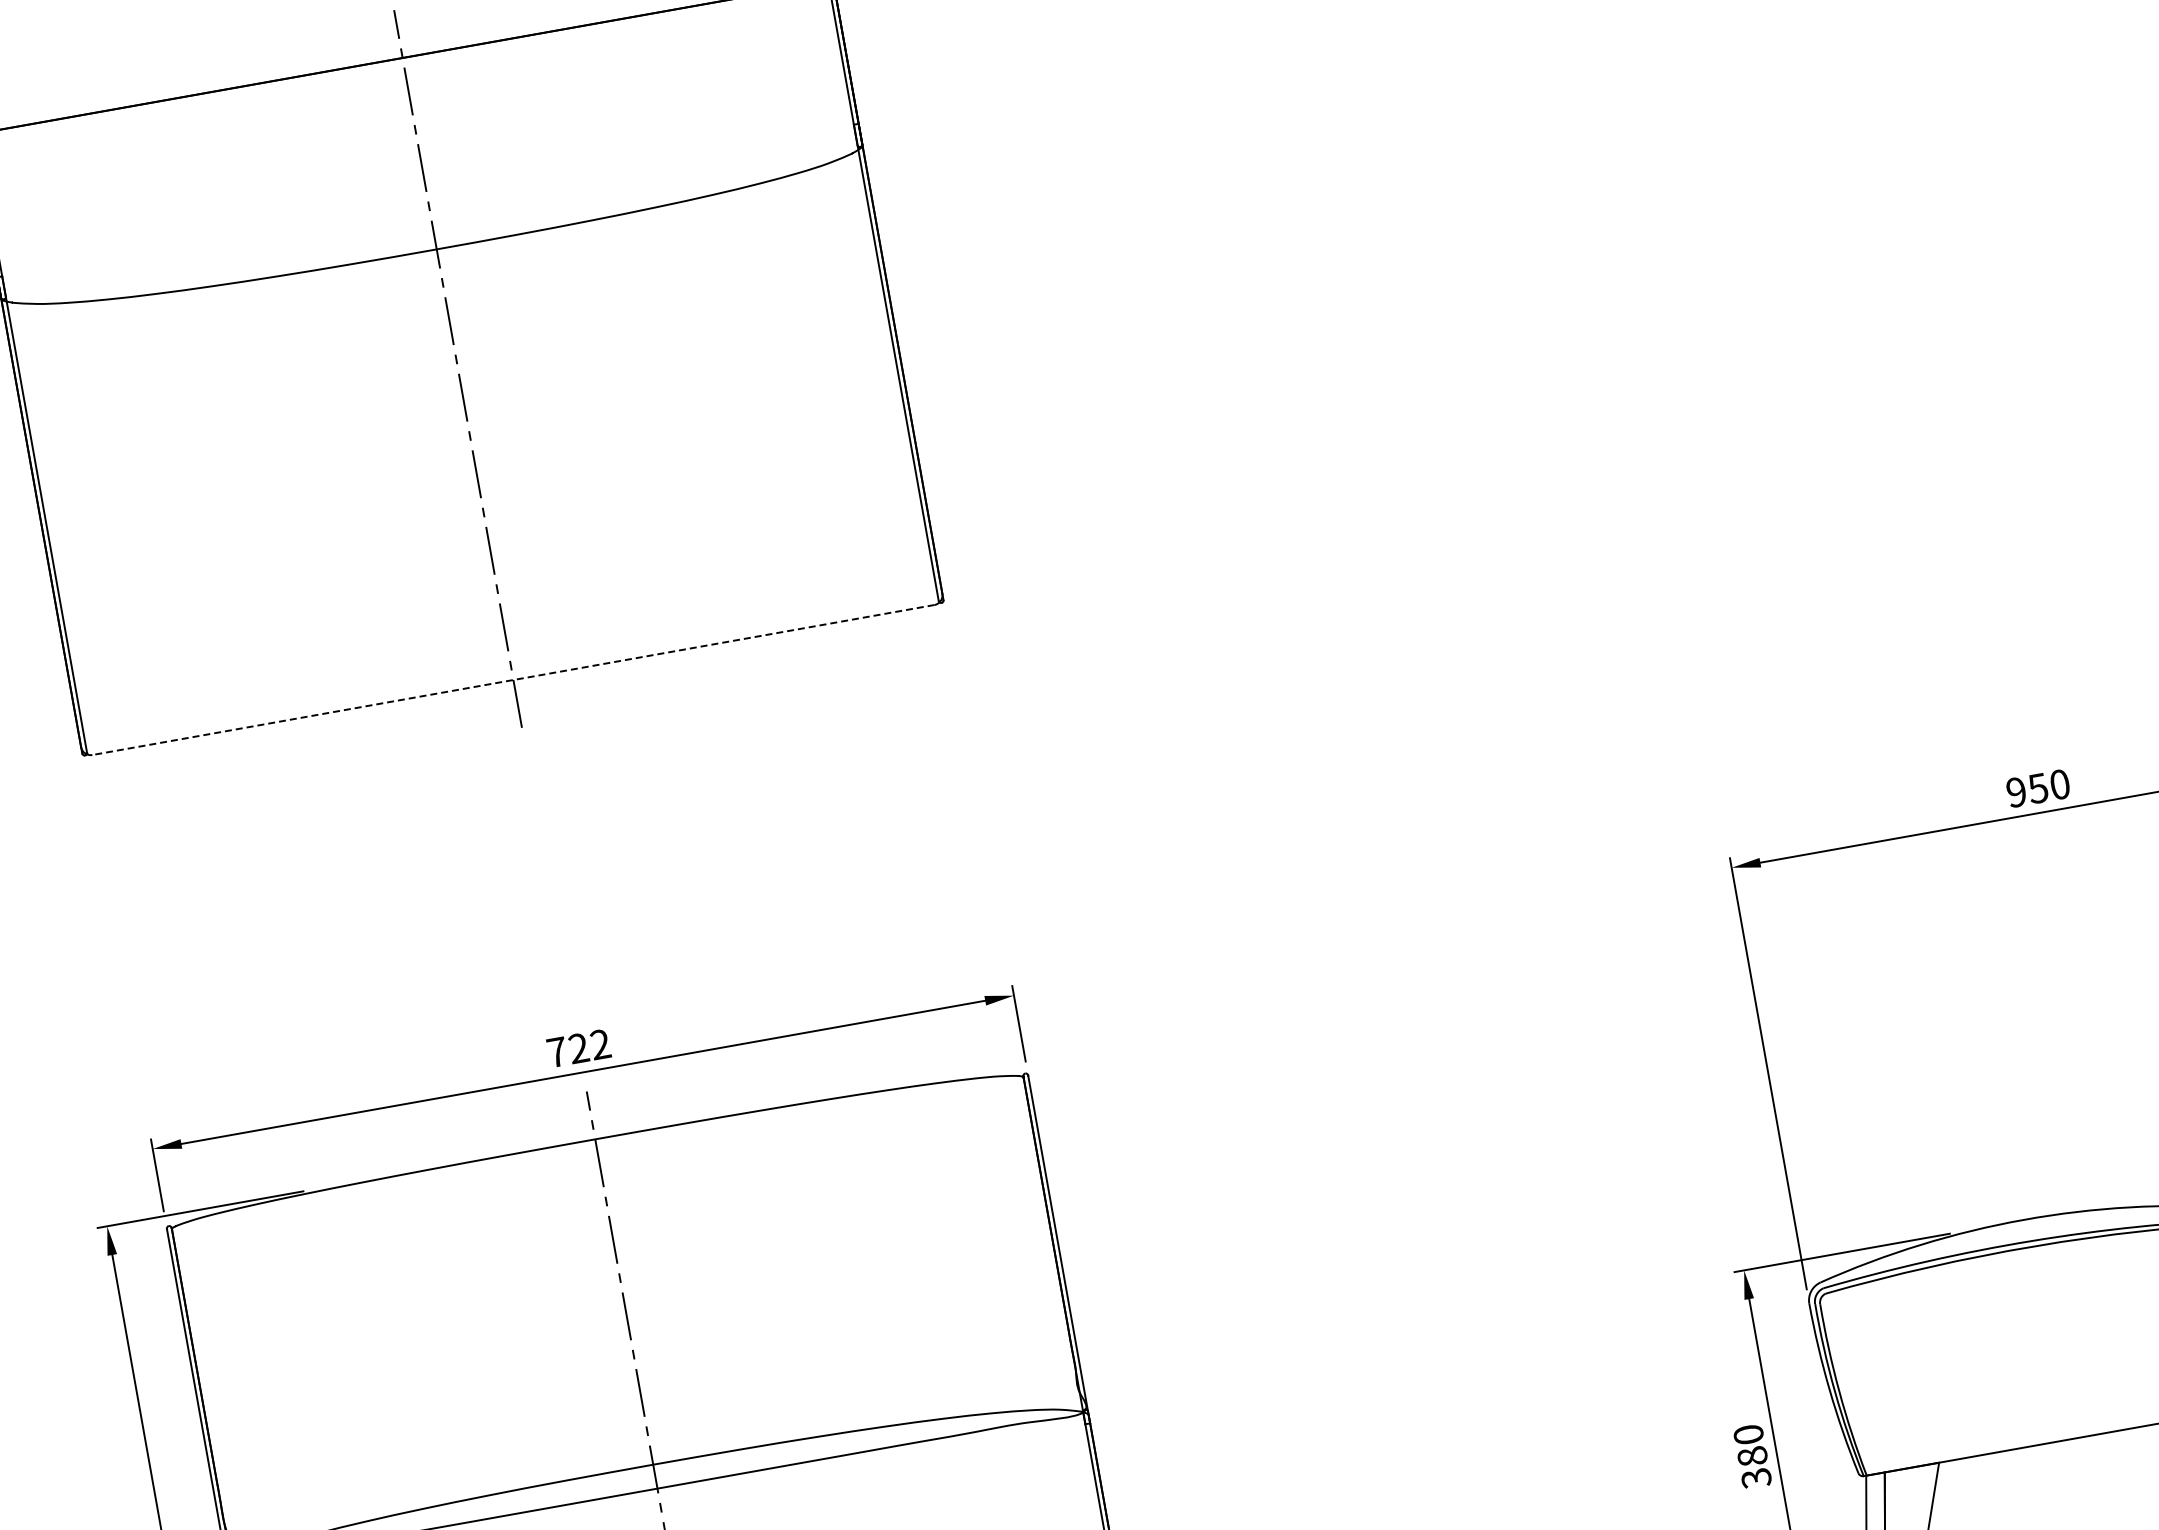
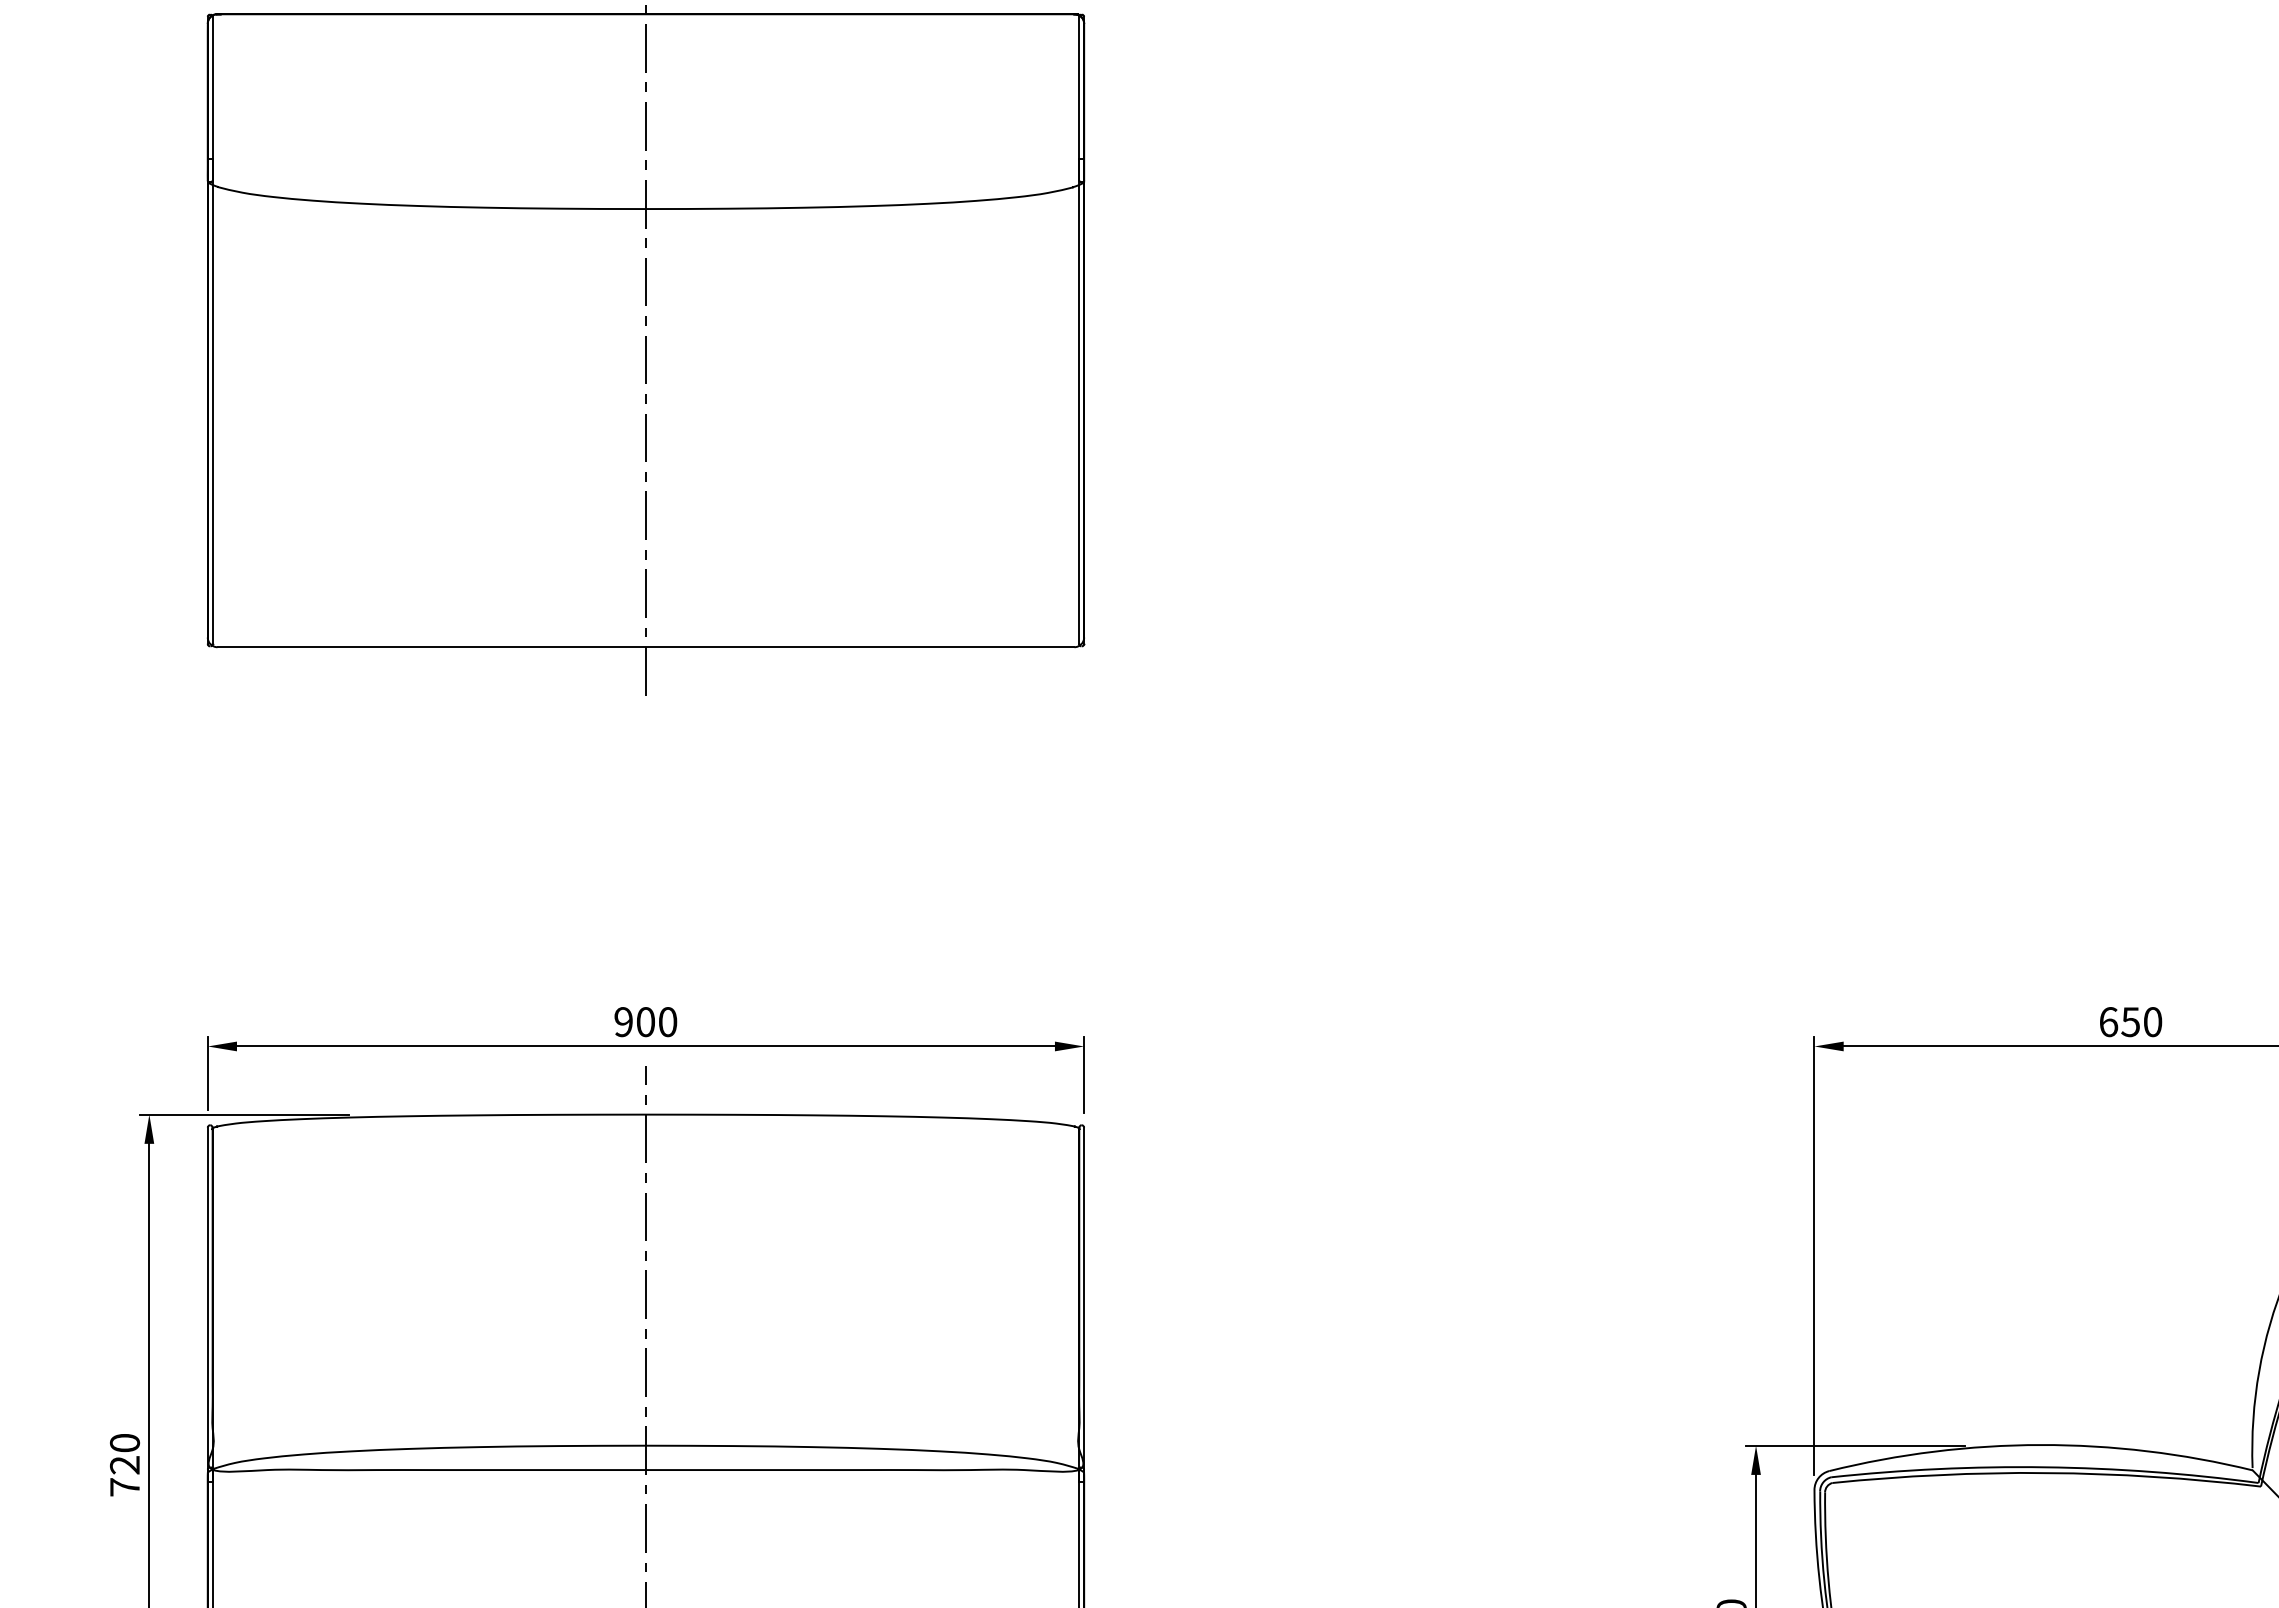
line: (513, 680) -> (645, 647), dashed -> solid
text: (2016, 792) -> (2108, 1022), 950 -> 650
text: (578, 1048) -> (645, 1022), 722 -> 900

